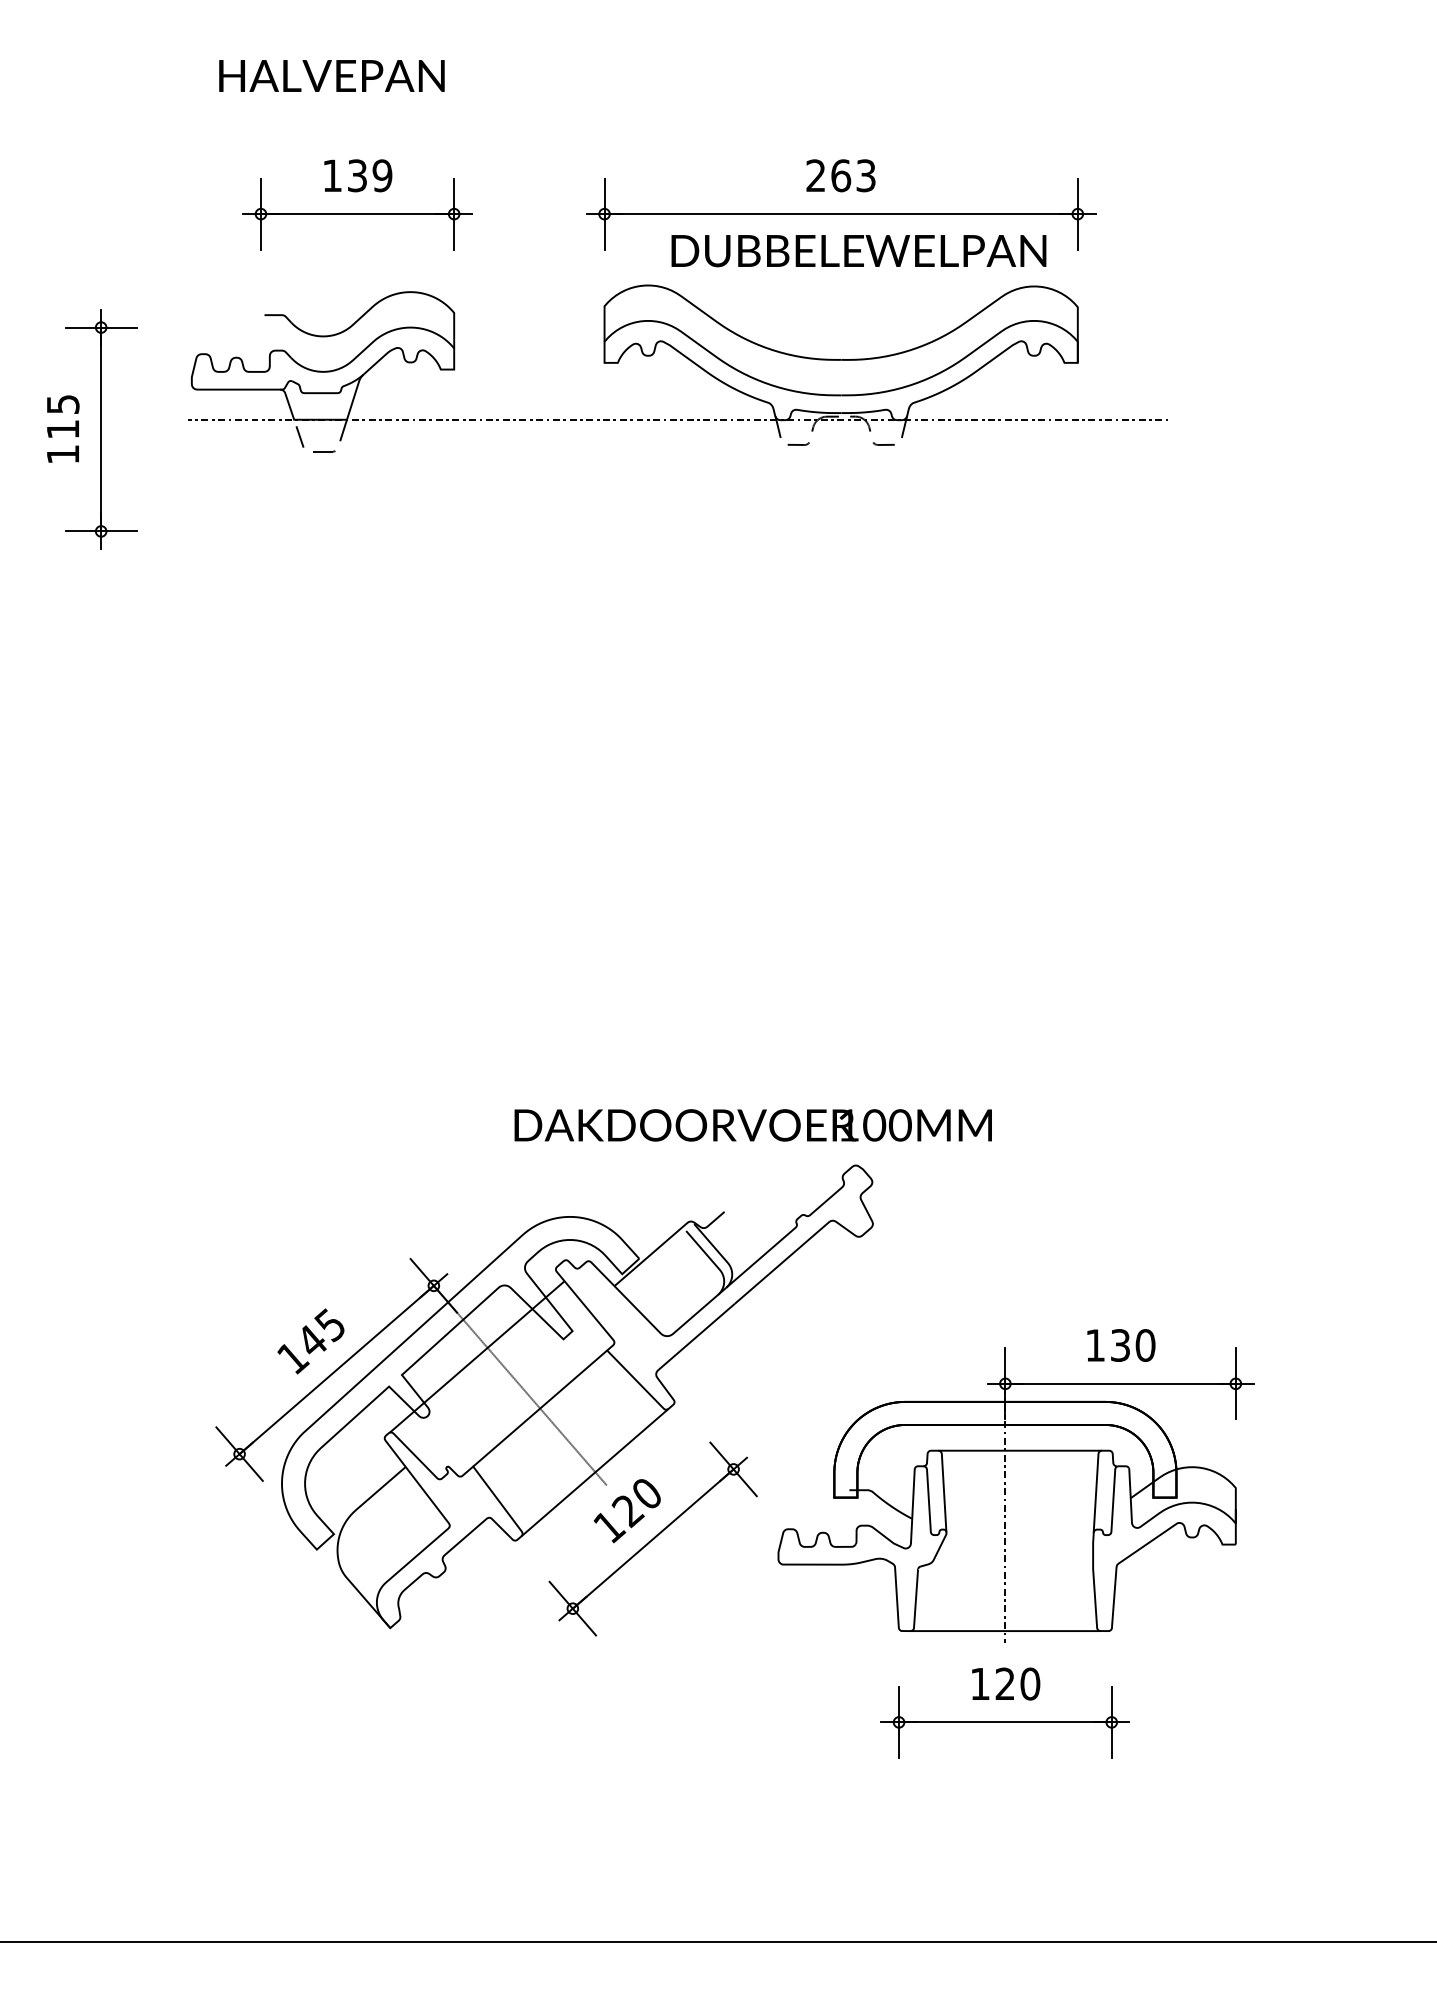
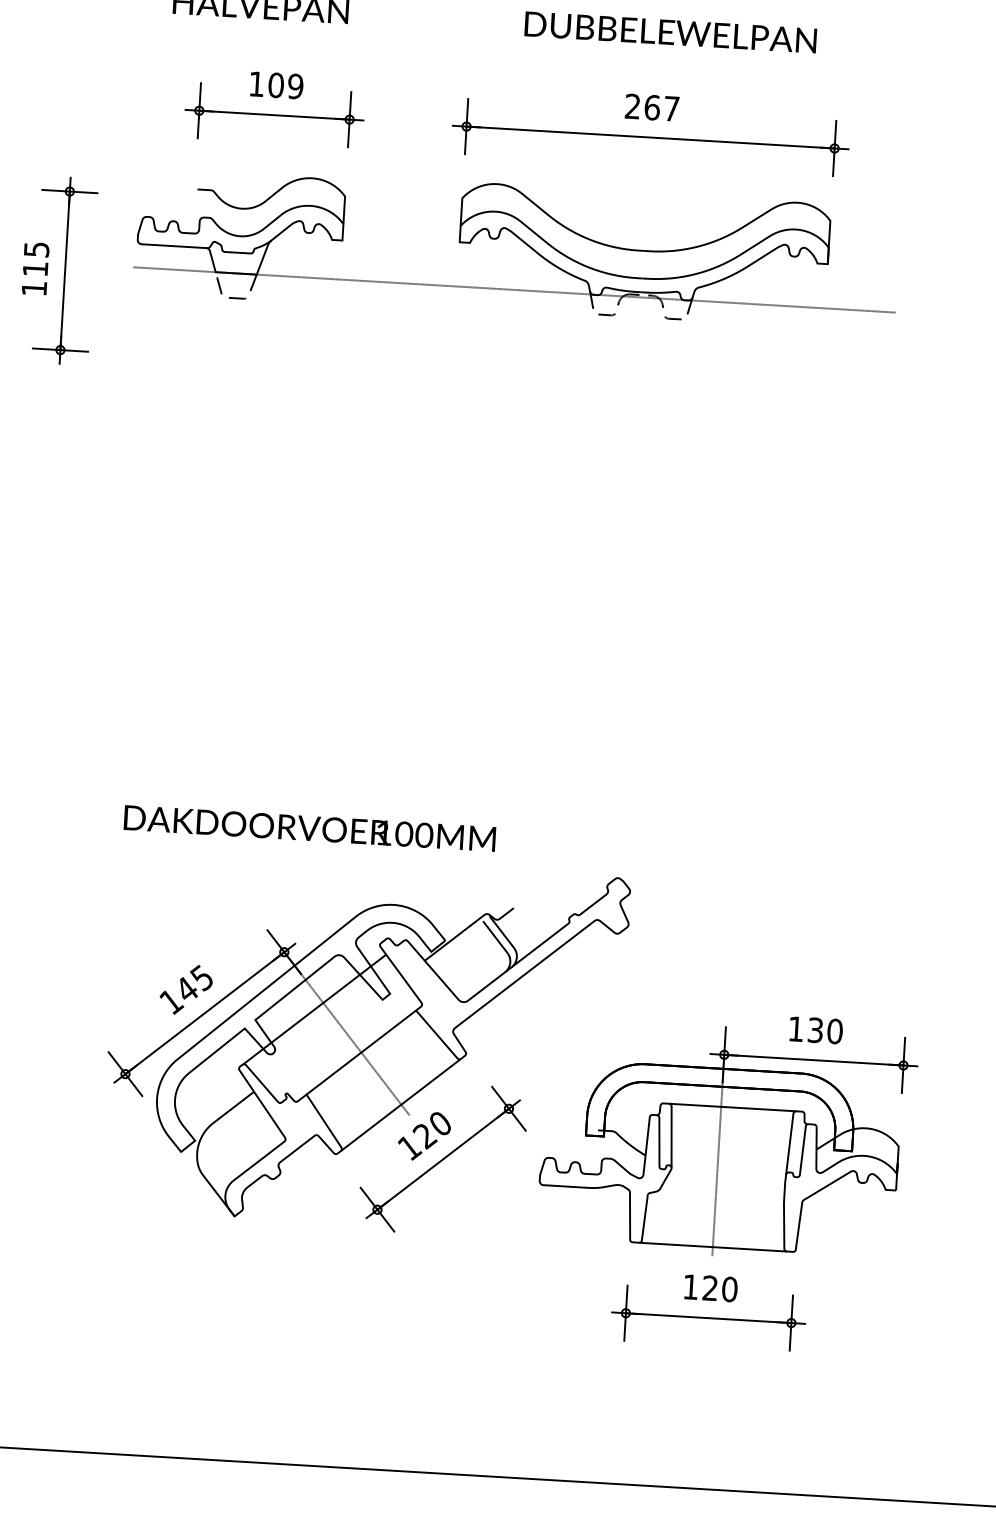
text: (357, 175) -> (276, 85), 139 -> 109
text: (865, 175) -> (671, 108), 263 -> 267
text: (858, 251) -> (670, 32), moved
text: (752, 1125) -> (309, 828), moved

